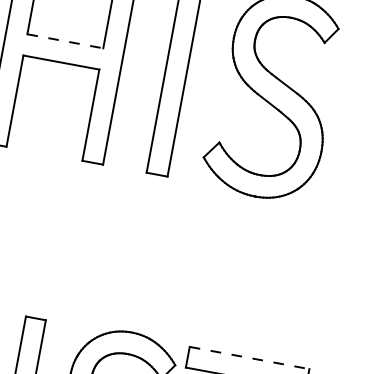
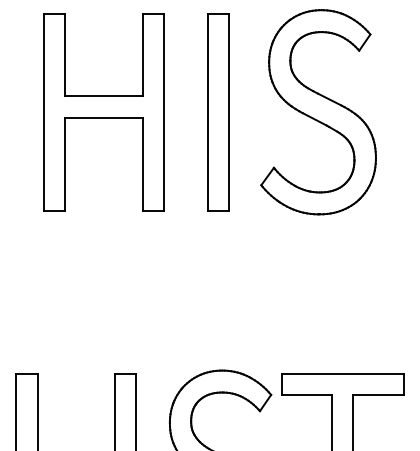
line: (65, 41) -> (104, 96), dashed -> solid
line: (249, 358) -> (342, 374), dashed -> solid

